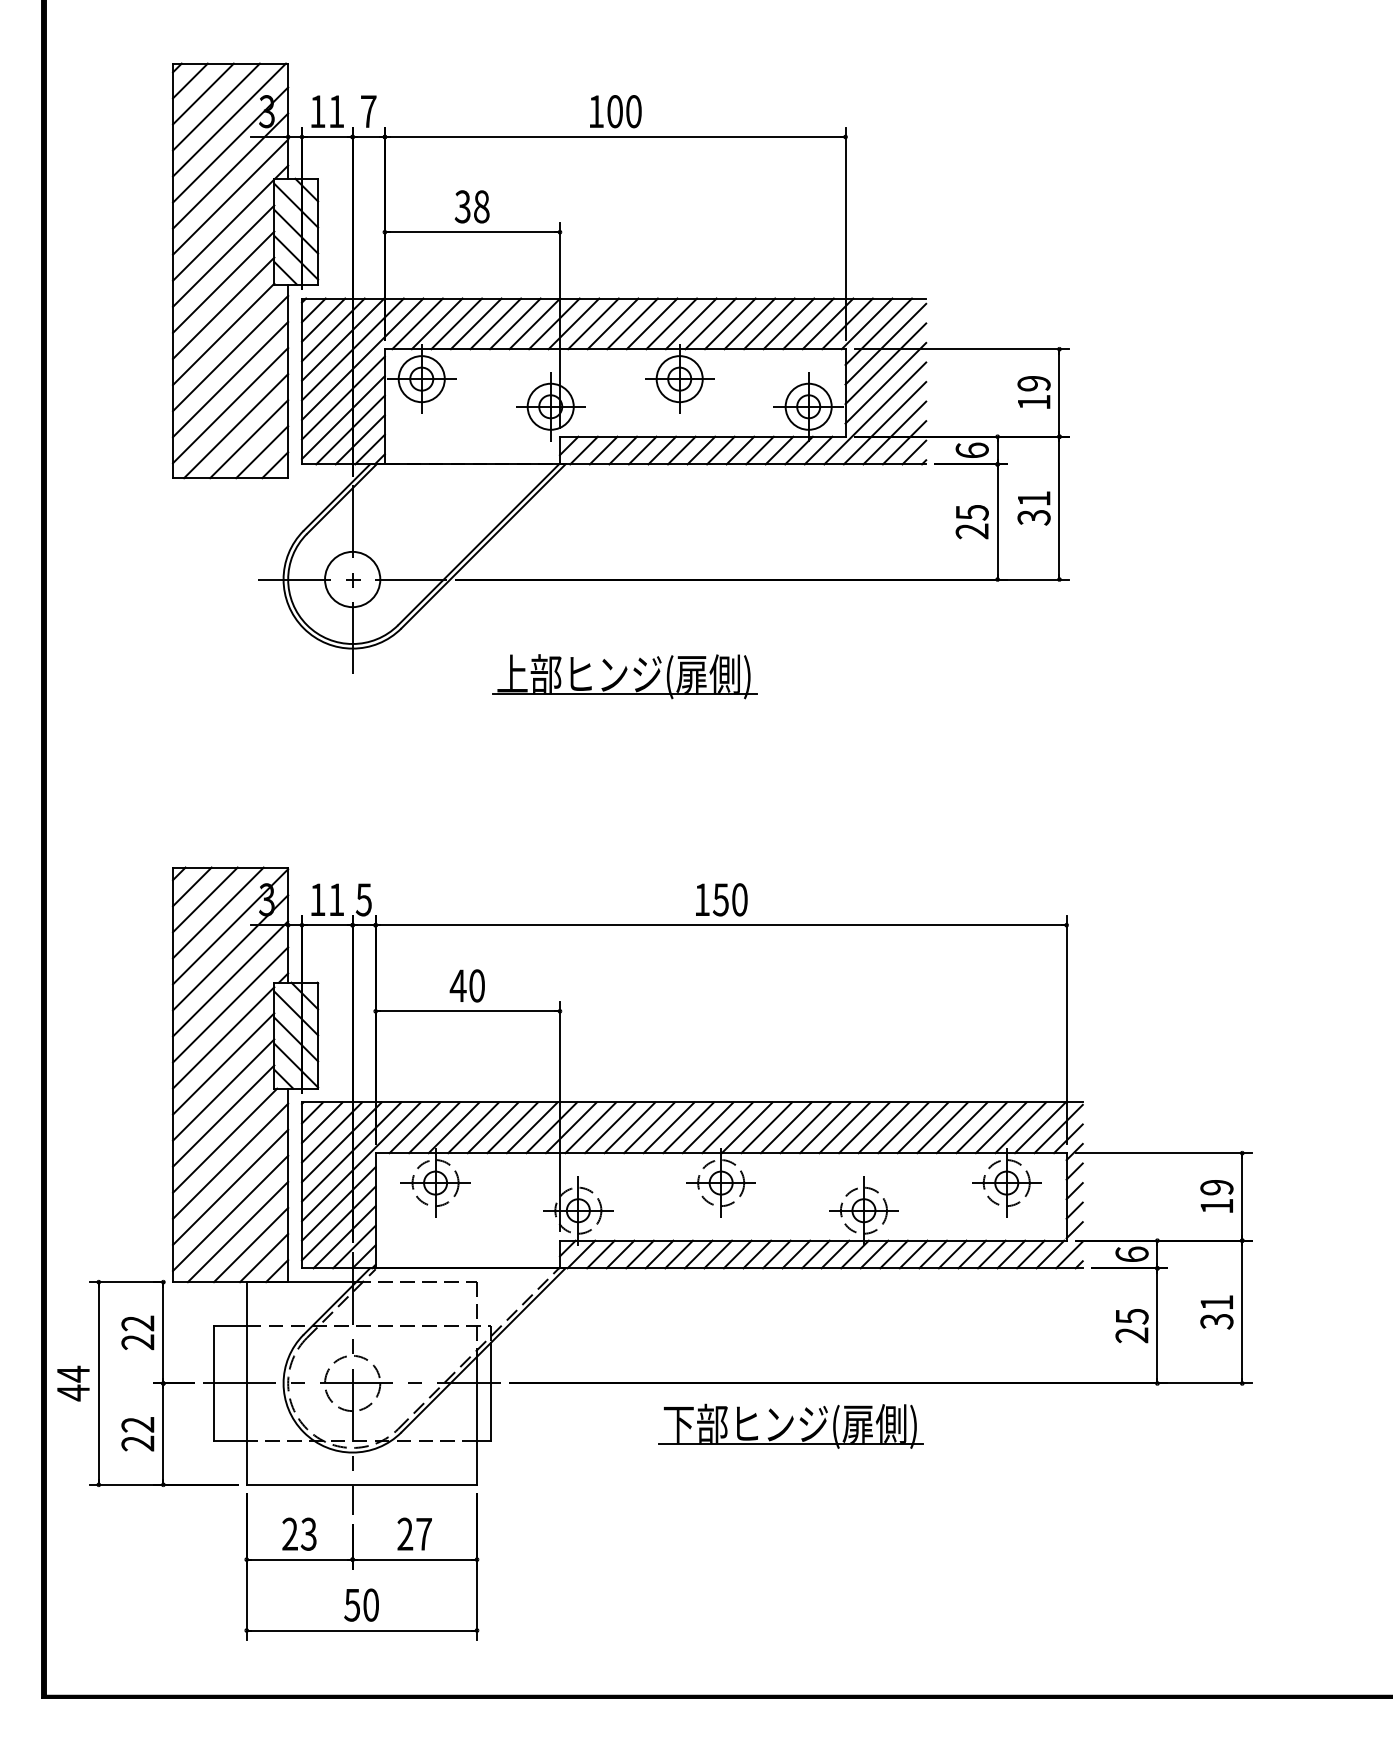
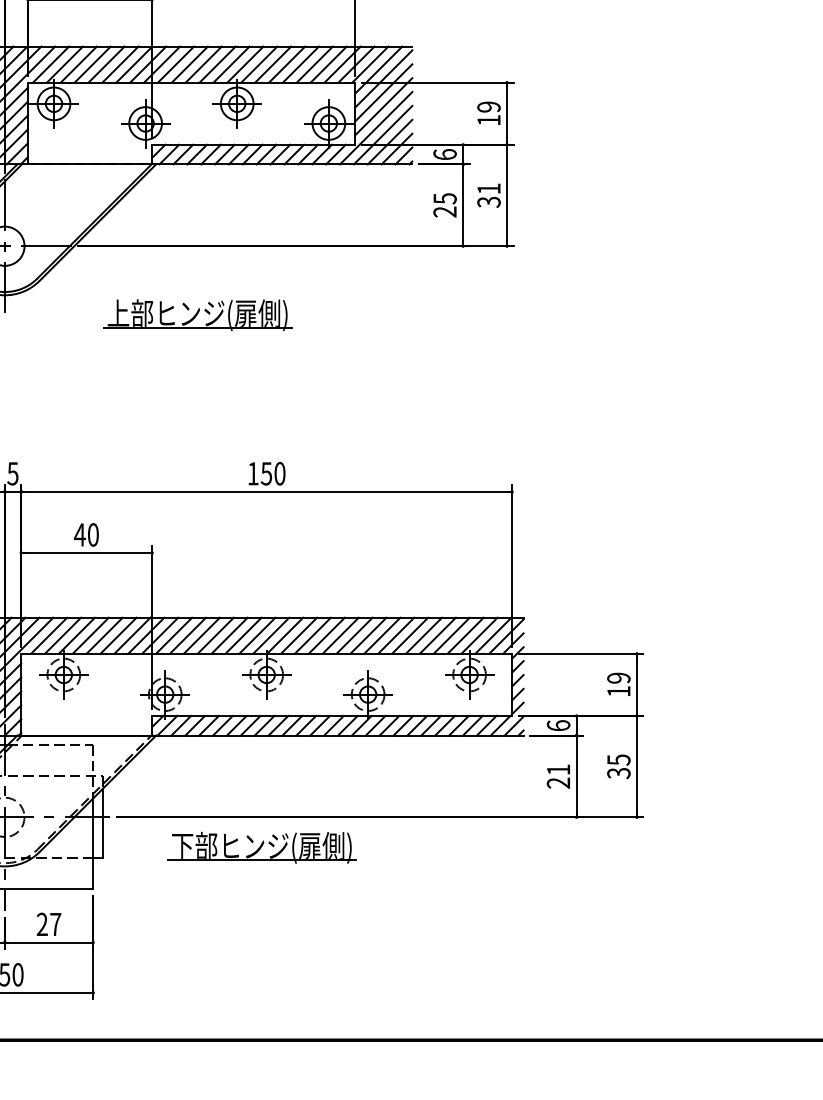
text: (1216, 1302) -> (618, 759), 31 -> 35
text: (1132, 1316) -> (558, 769), 25 -> 21
part: (790, 1425) -> (261, 847), moved

